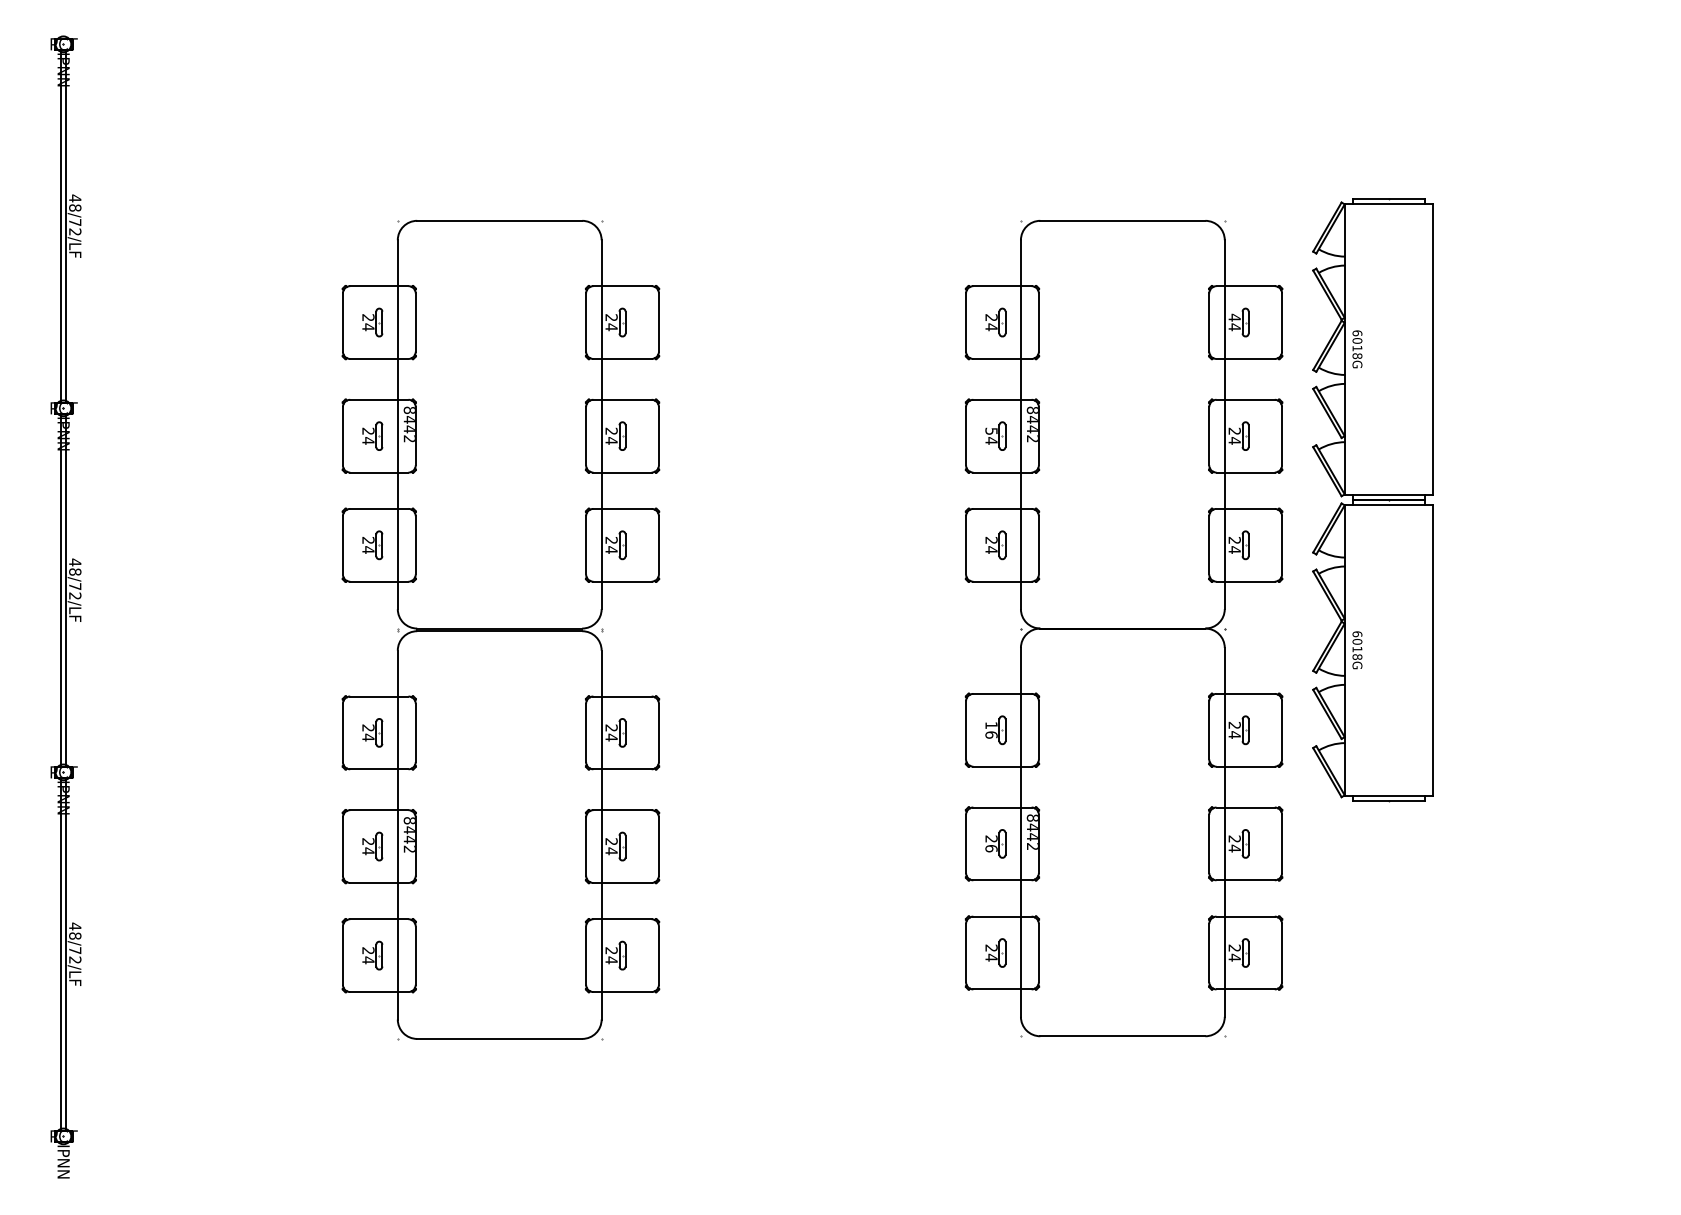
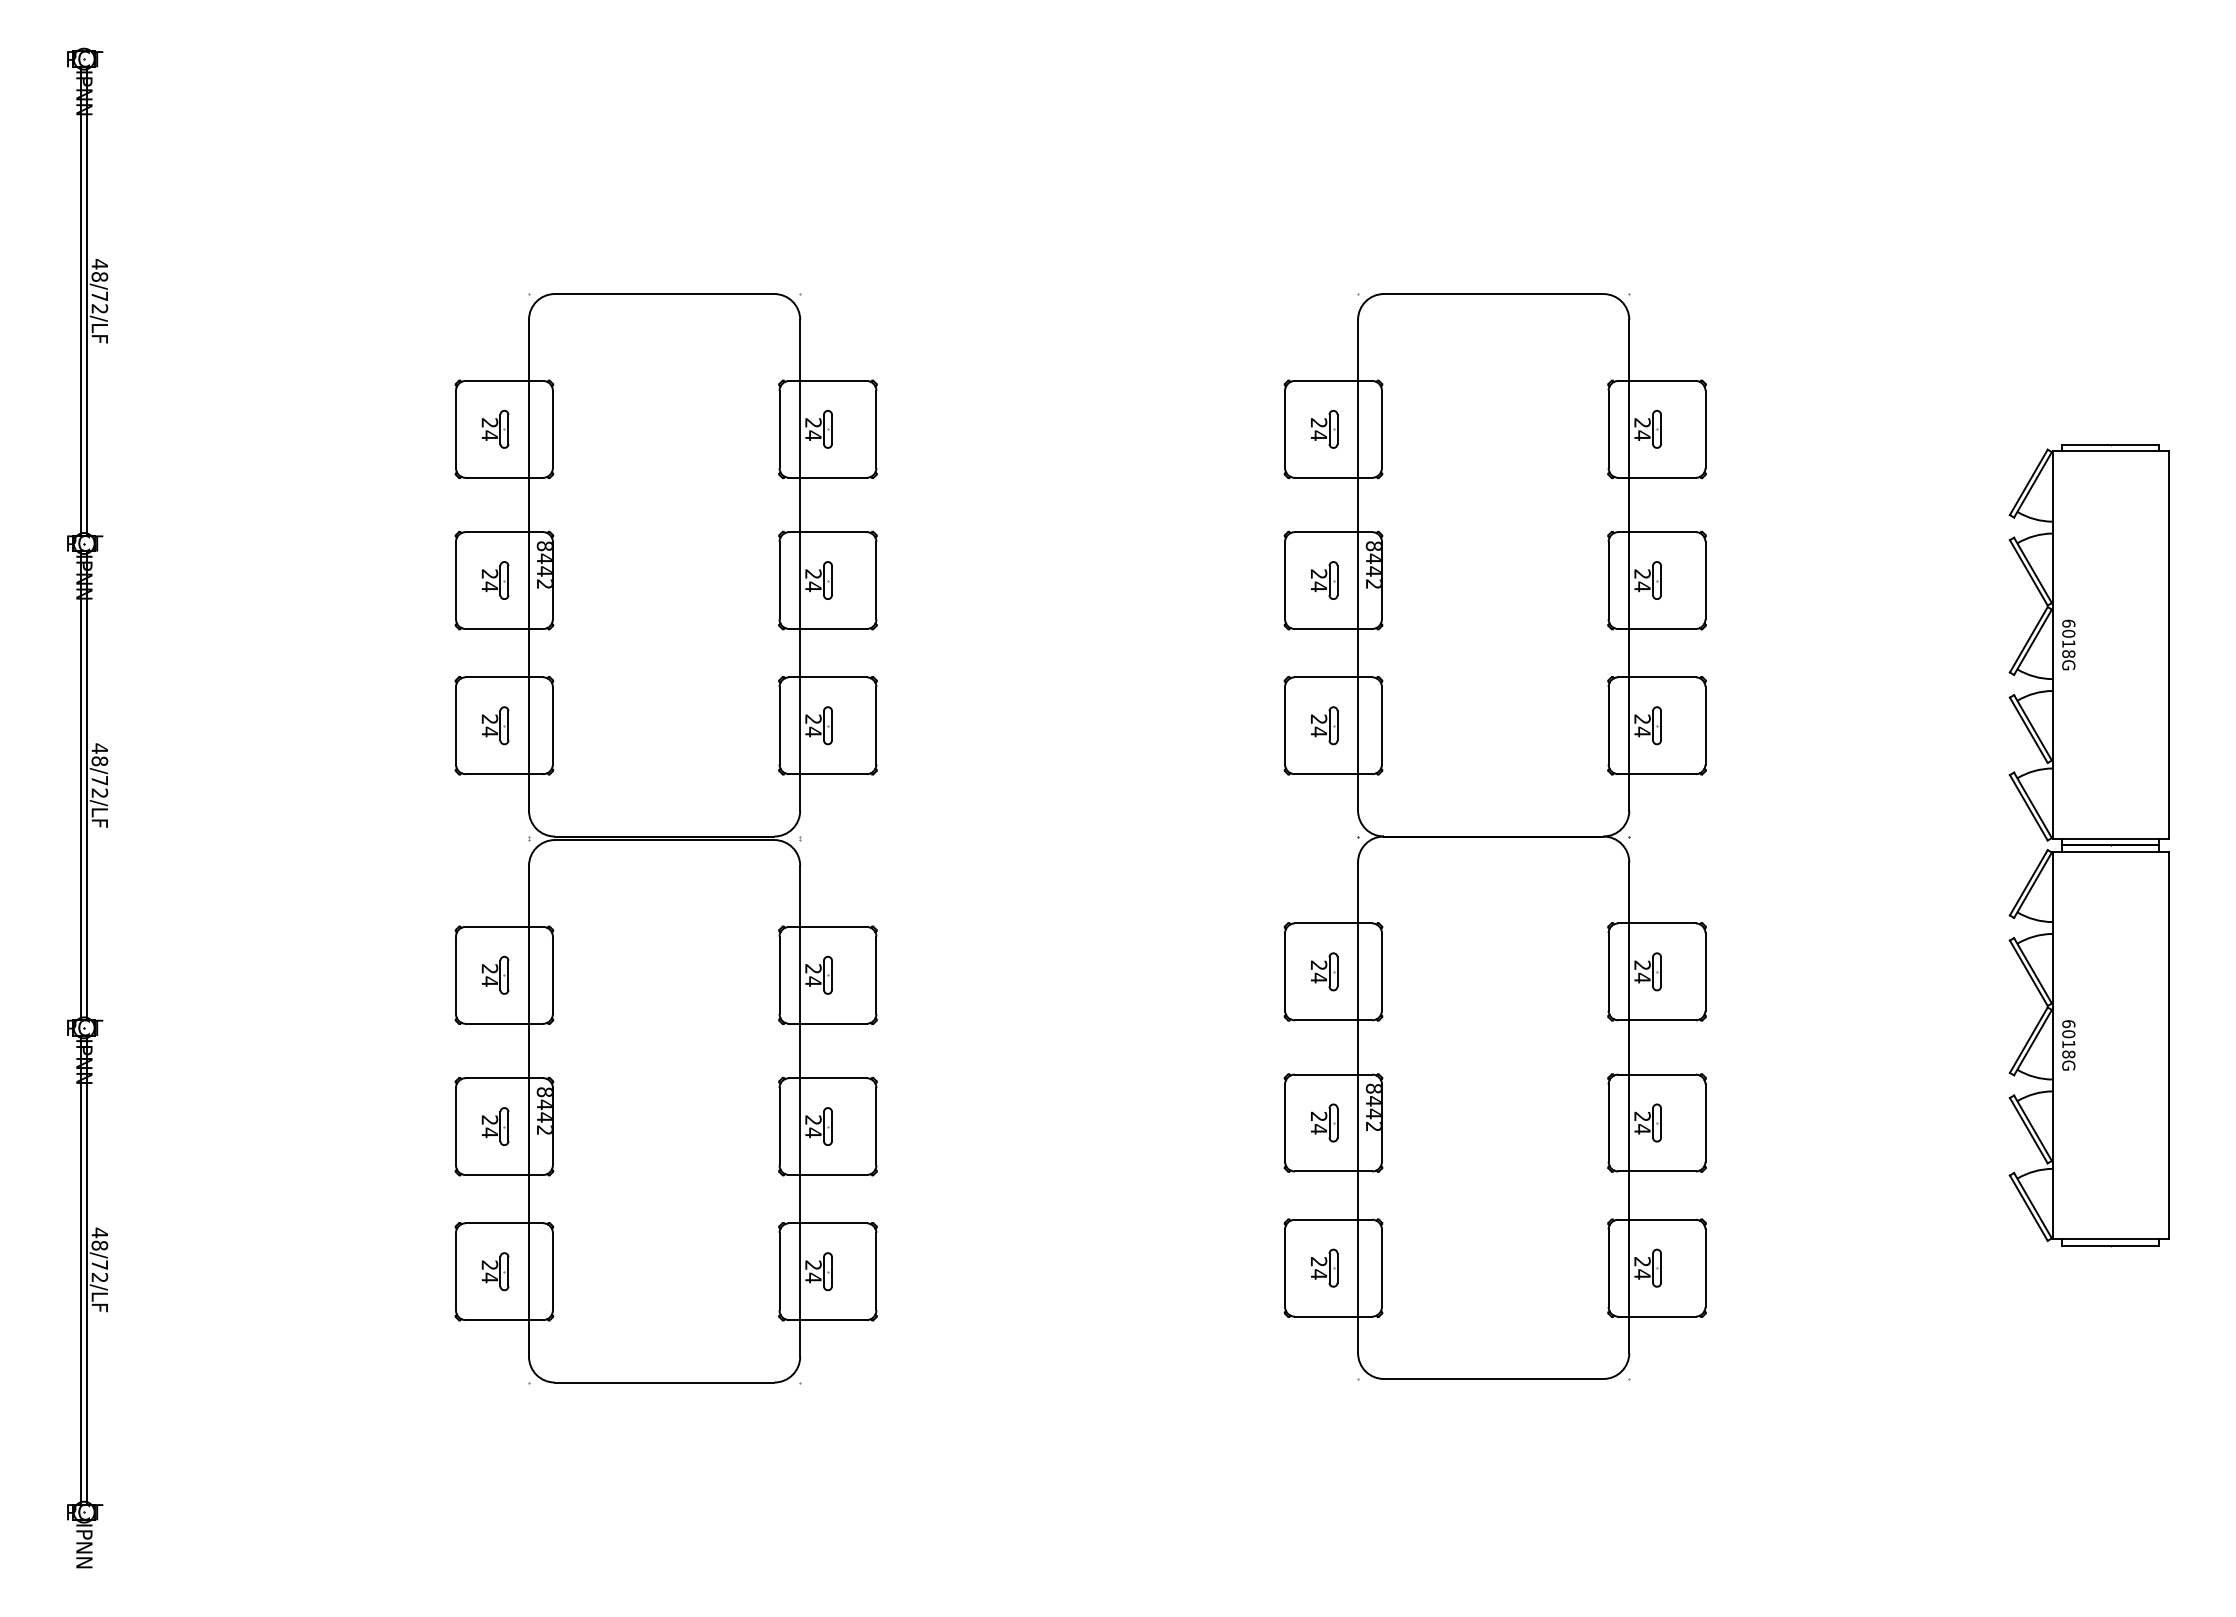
text: (1234, 317) -> (1642, 422), 44 -> 24
text: (991, 430) -> (1318, 573), 54 -> 24
part: (1372, 500) -> (2088, 845), moved
text: (991, 730) -> (1318, 971), 16 -> 24
text: (991, 848) -> (1318, 1129), 26 -> 24

